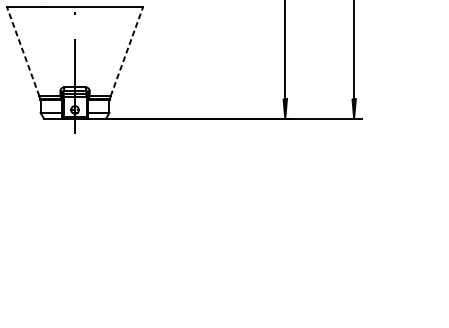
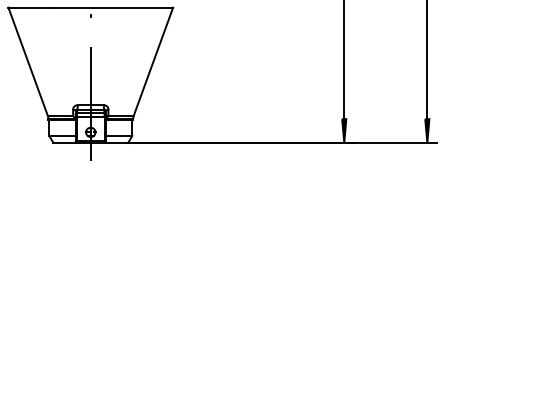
line: (23, 51) -> (28, 61), dashed -> solid
line: (127, 51) -> (153, 61), dashed -> solid

